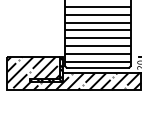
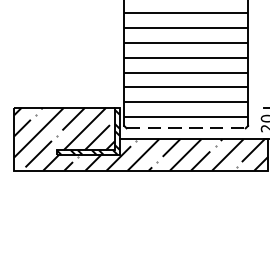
line: (98, 67) -> (187, 127), solid -> dashed

